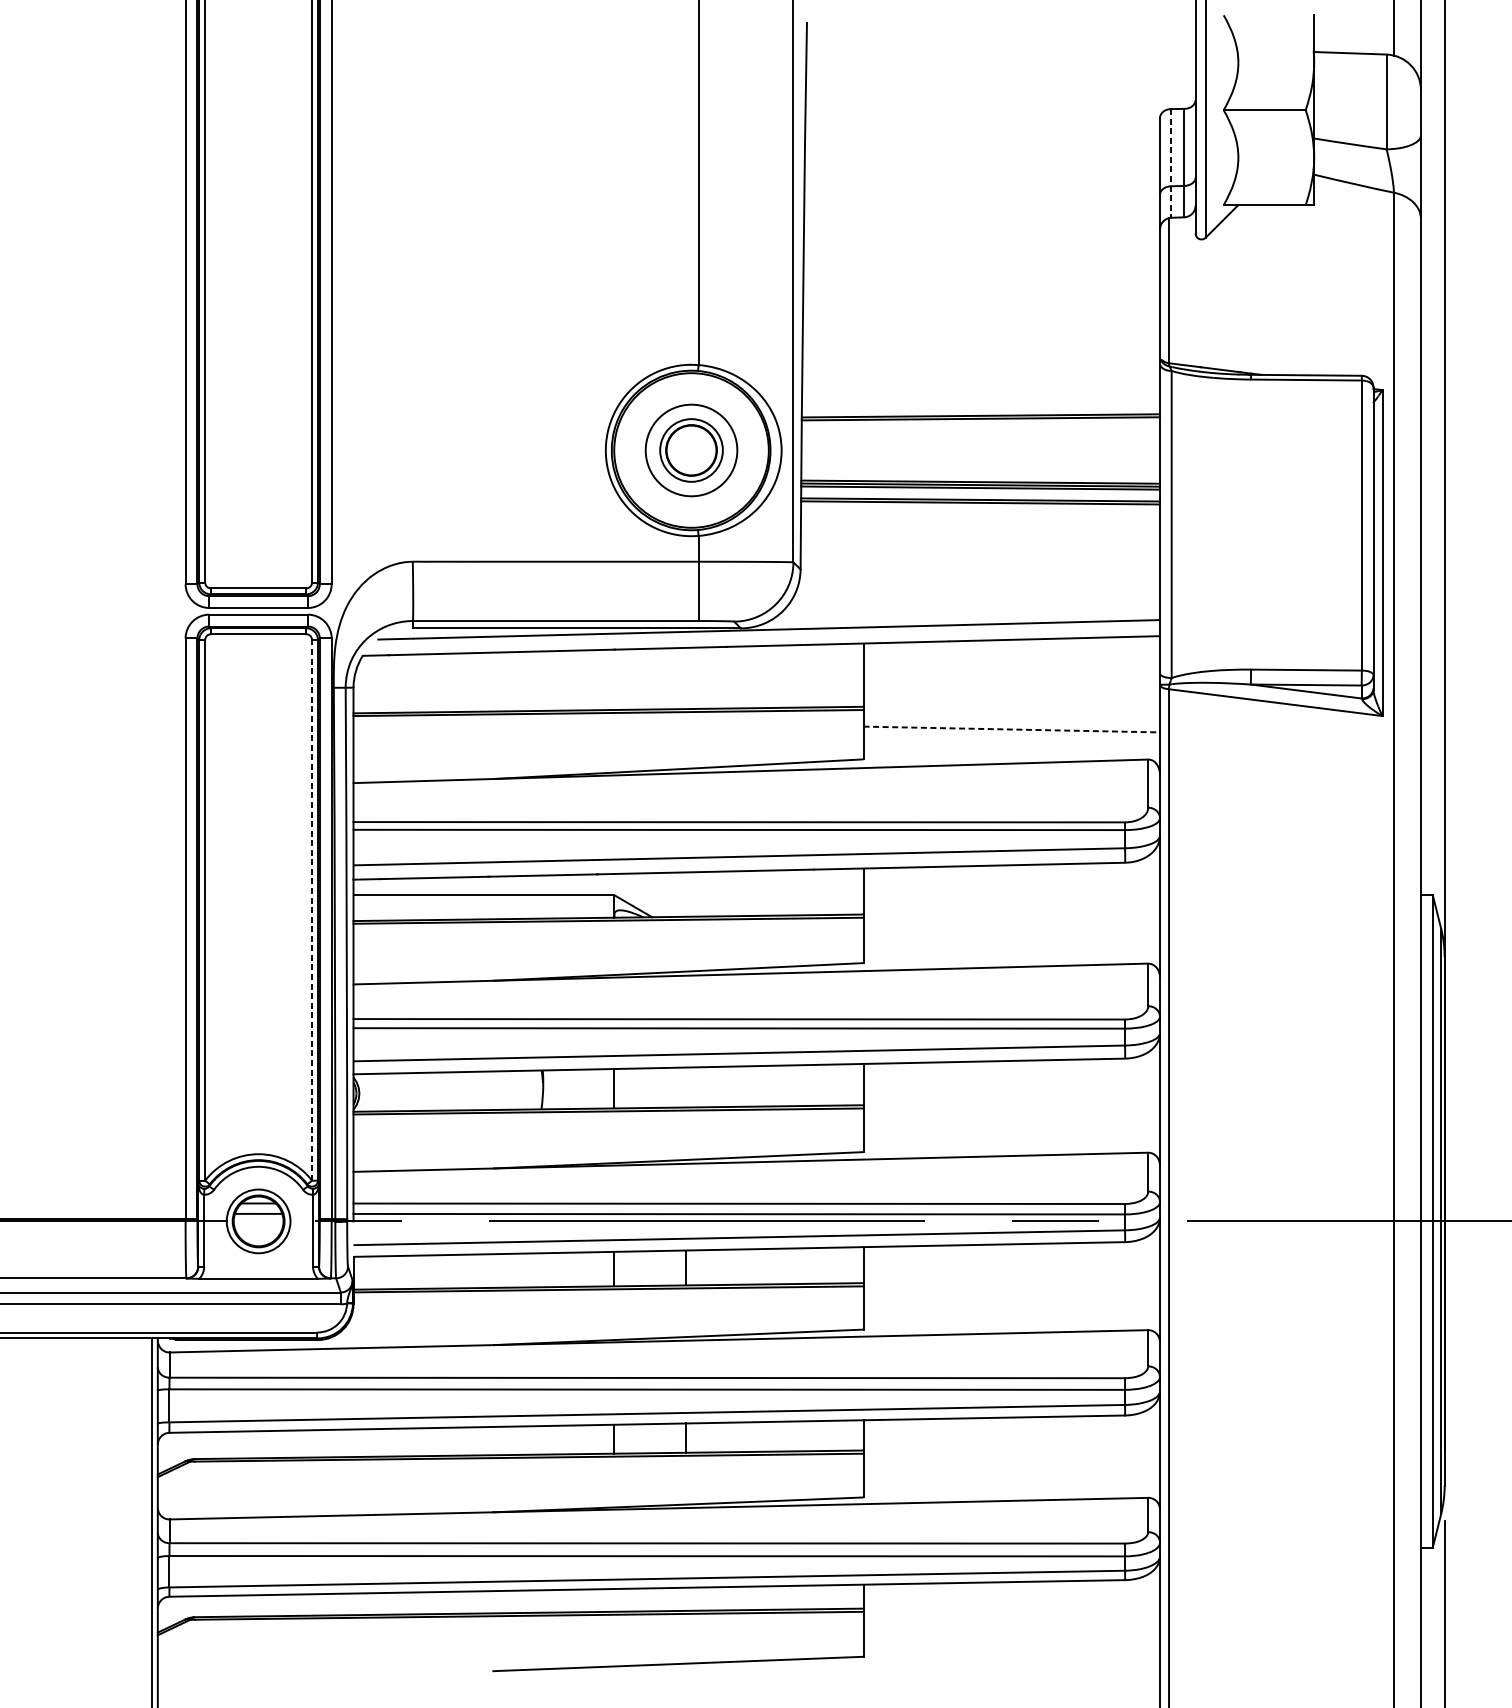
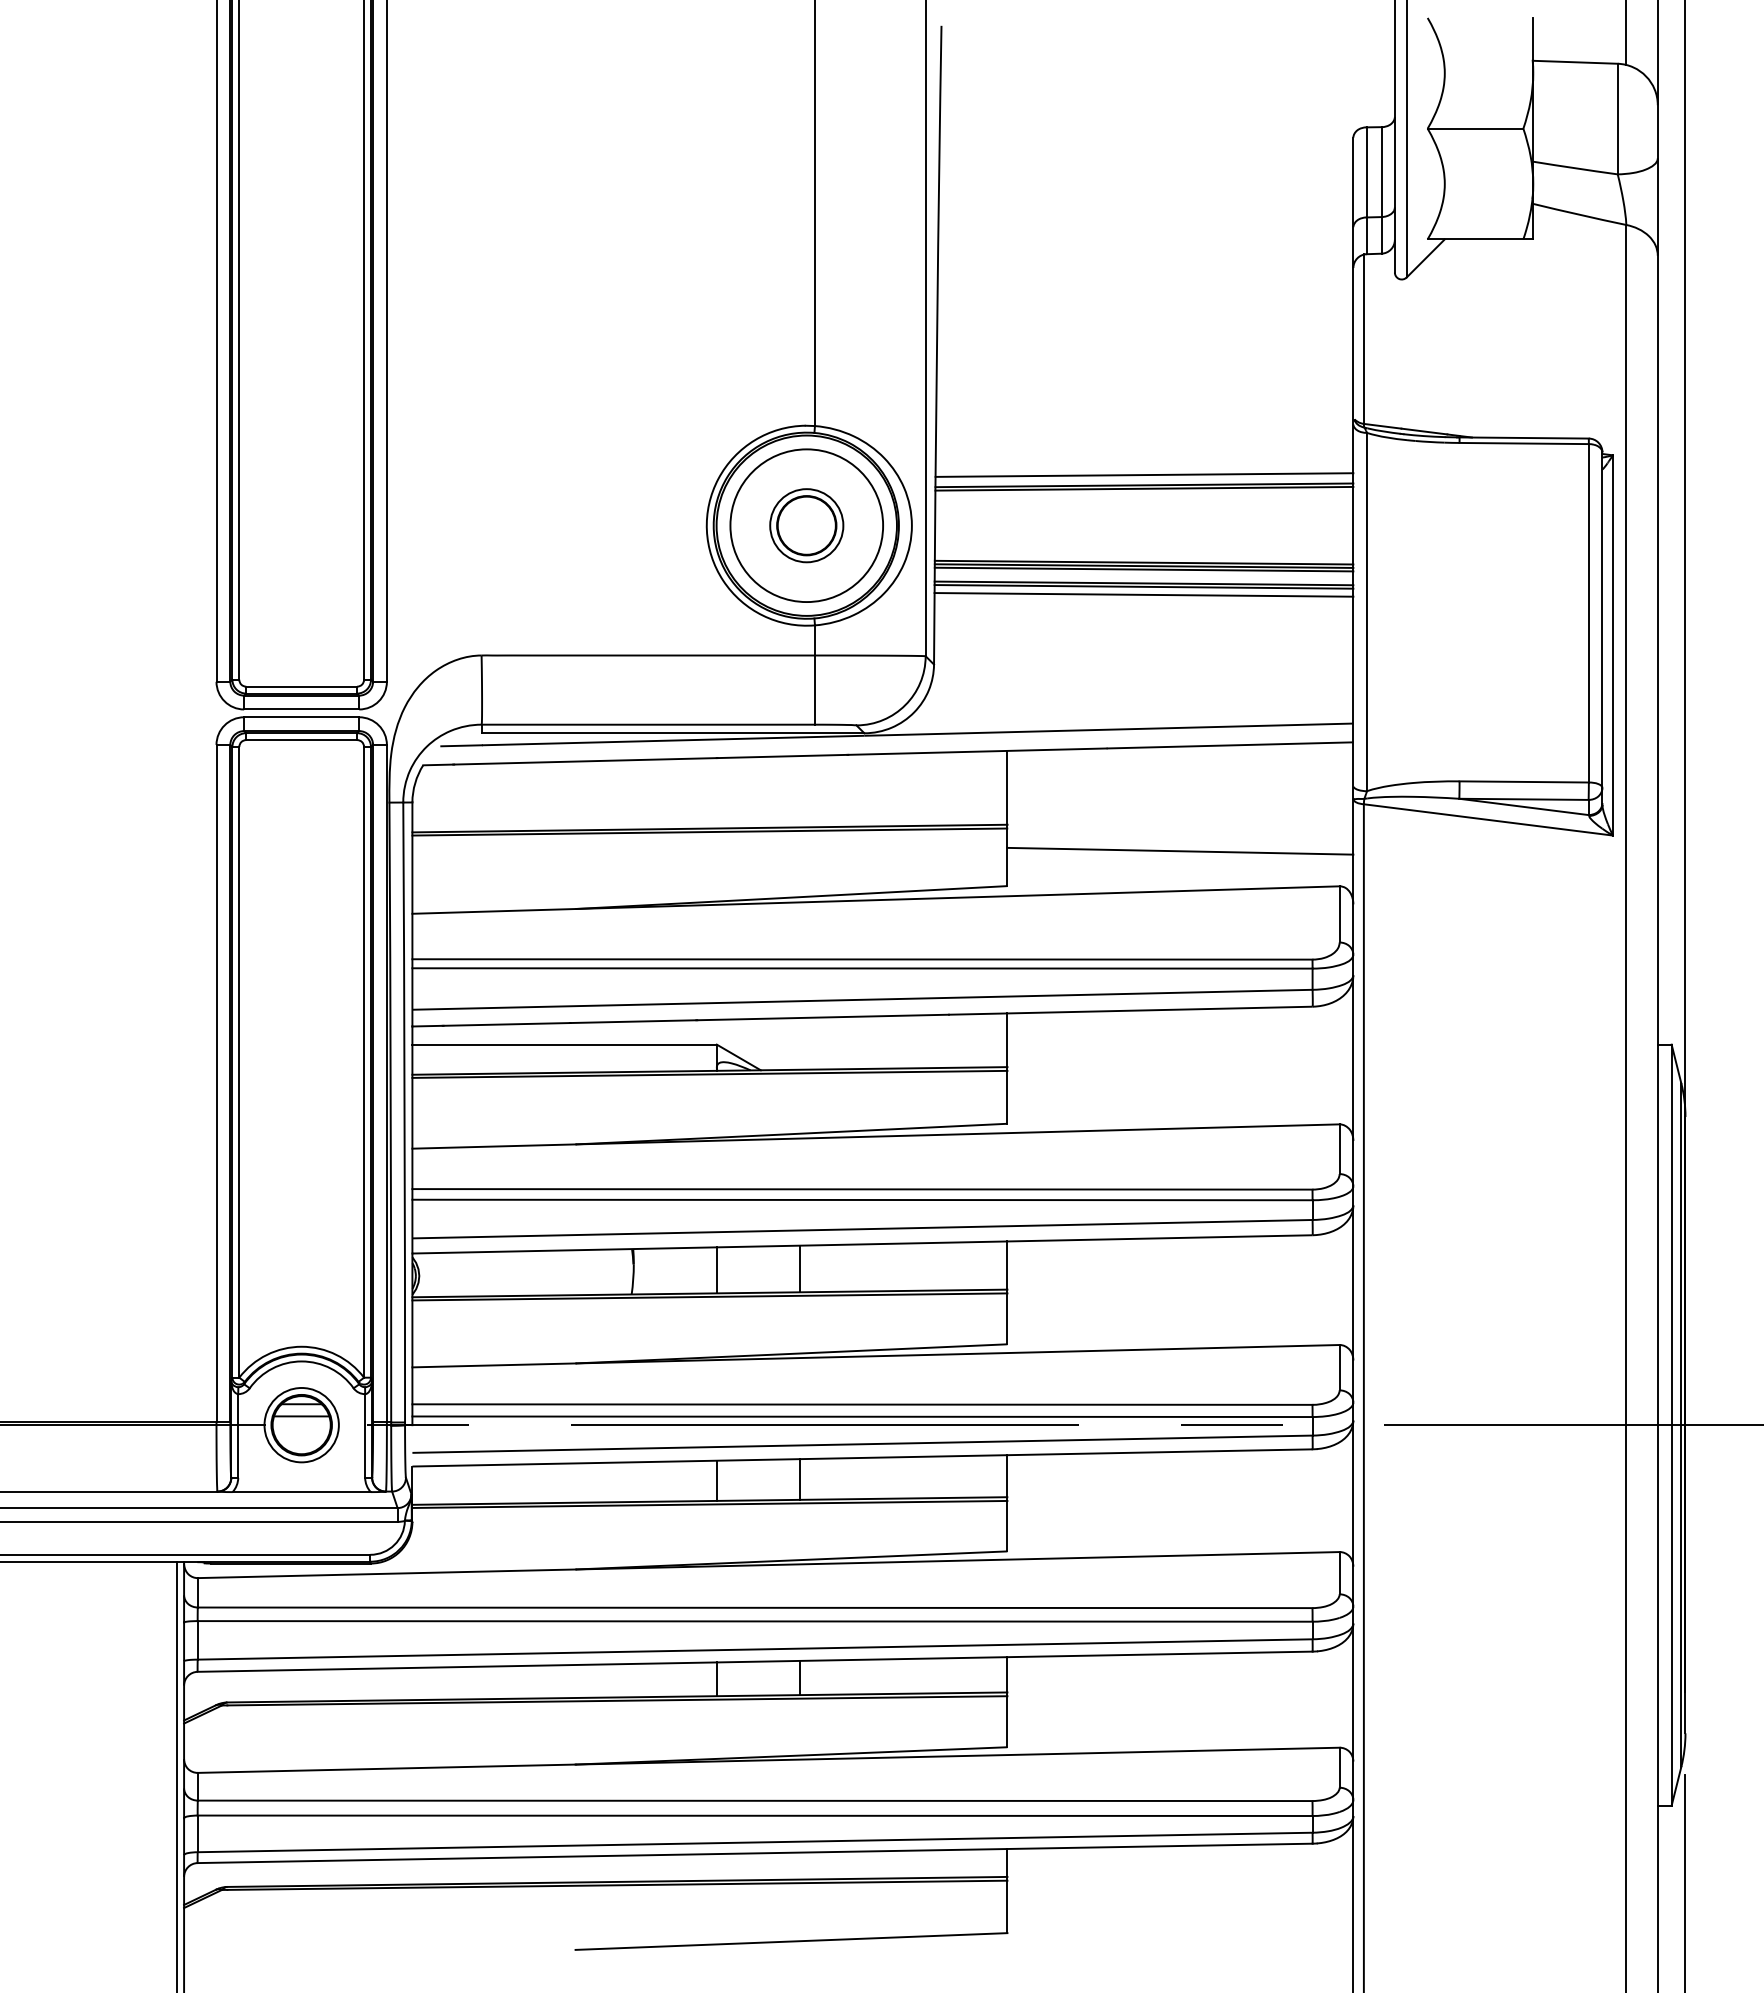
line: (1171, 164) -> (1366, 191), dashed -> solid
line: (980, 406) -> (1144, 474), added
circle: (691, 450) -> (806, 525), size x1.43
line: (980, 509) -> (1143, 594), added
line: (1011, 729) -> (1180, 851), dashed -> solid
line: (312, 909) -> (364, 1061), dashed -> solid
line: (685, 1087) -> (799, 1268), added

